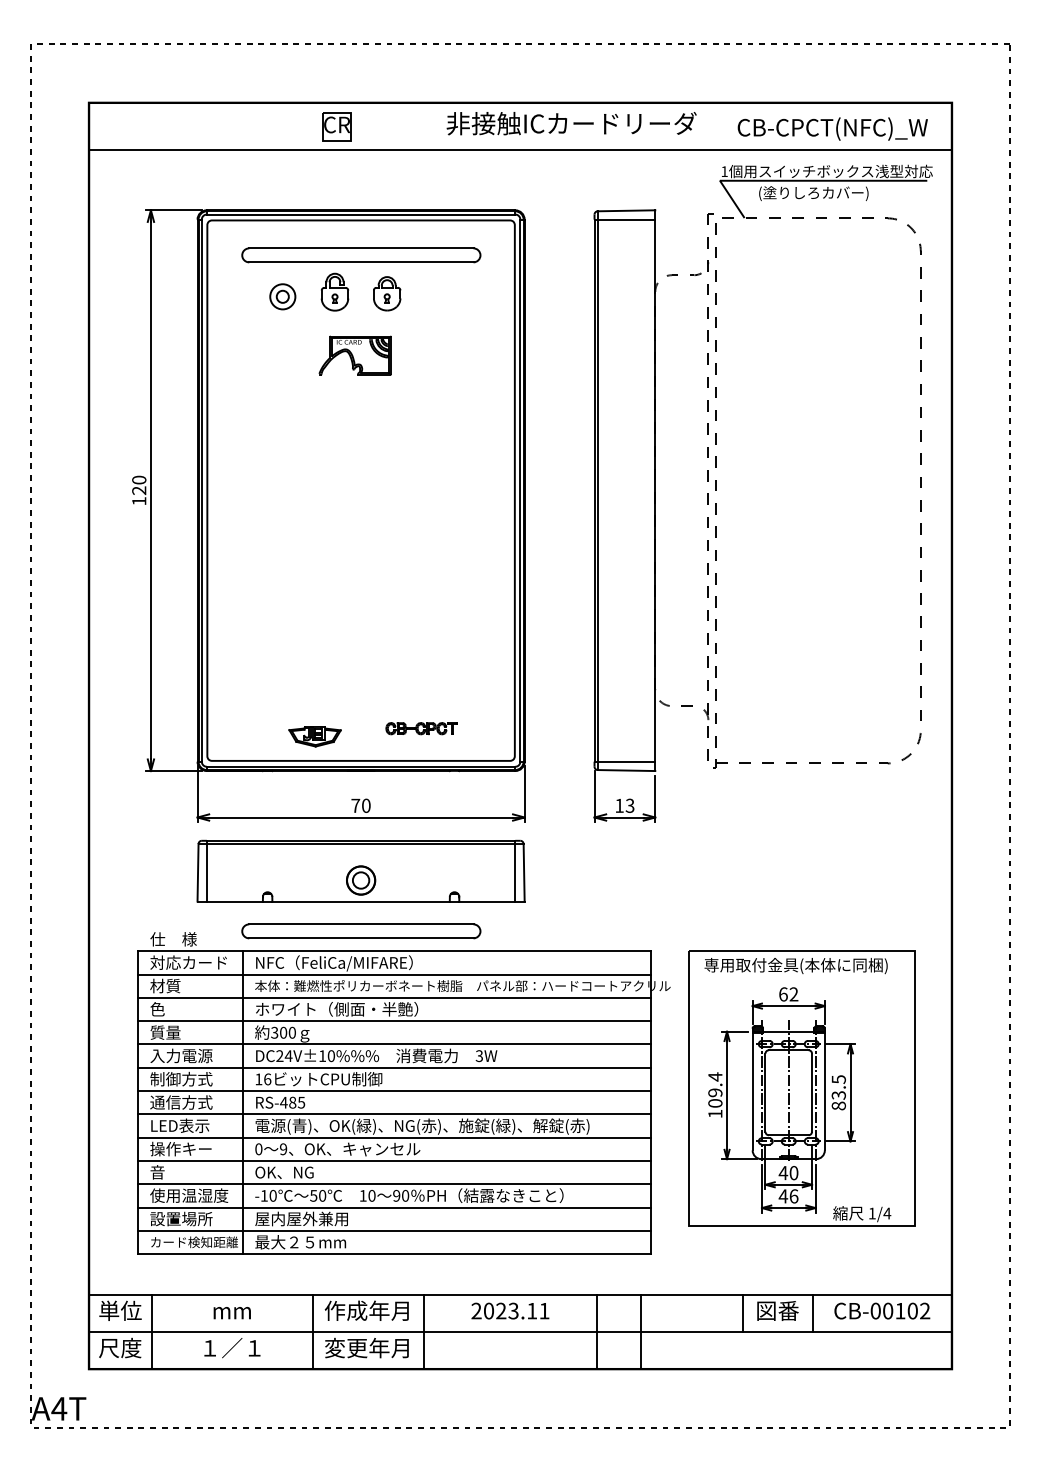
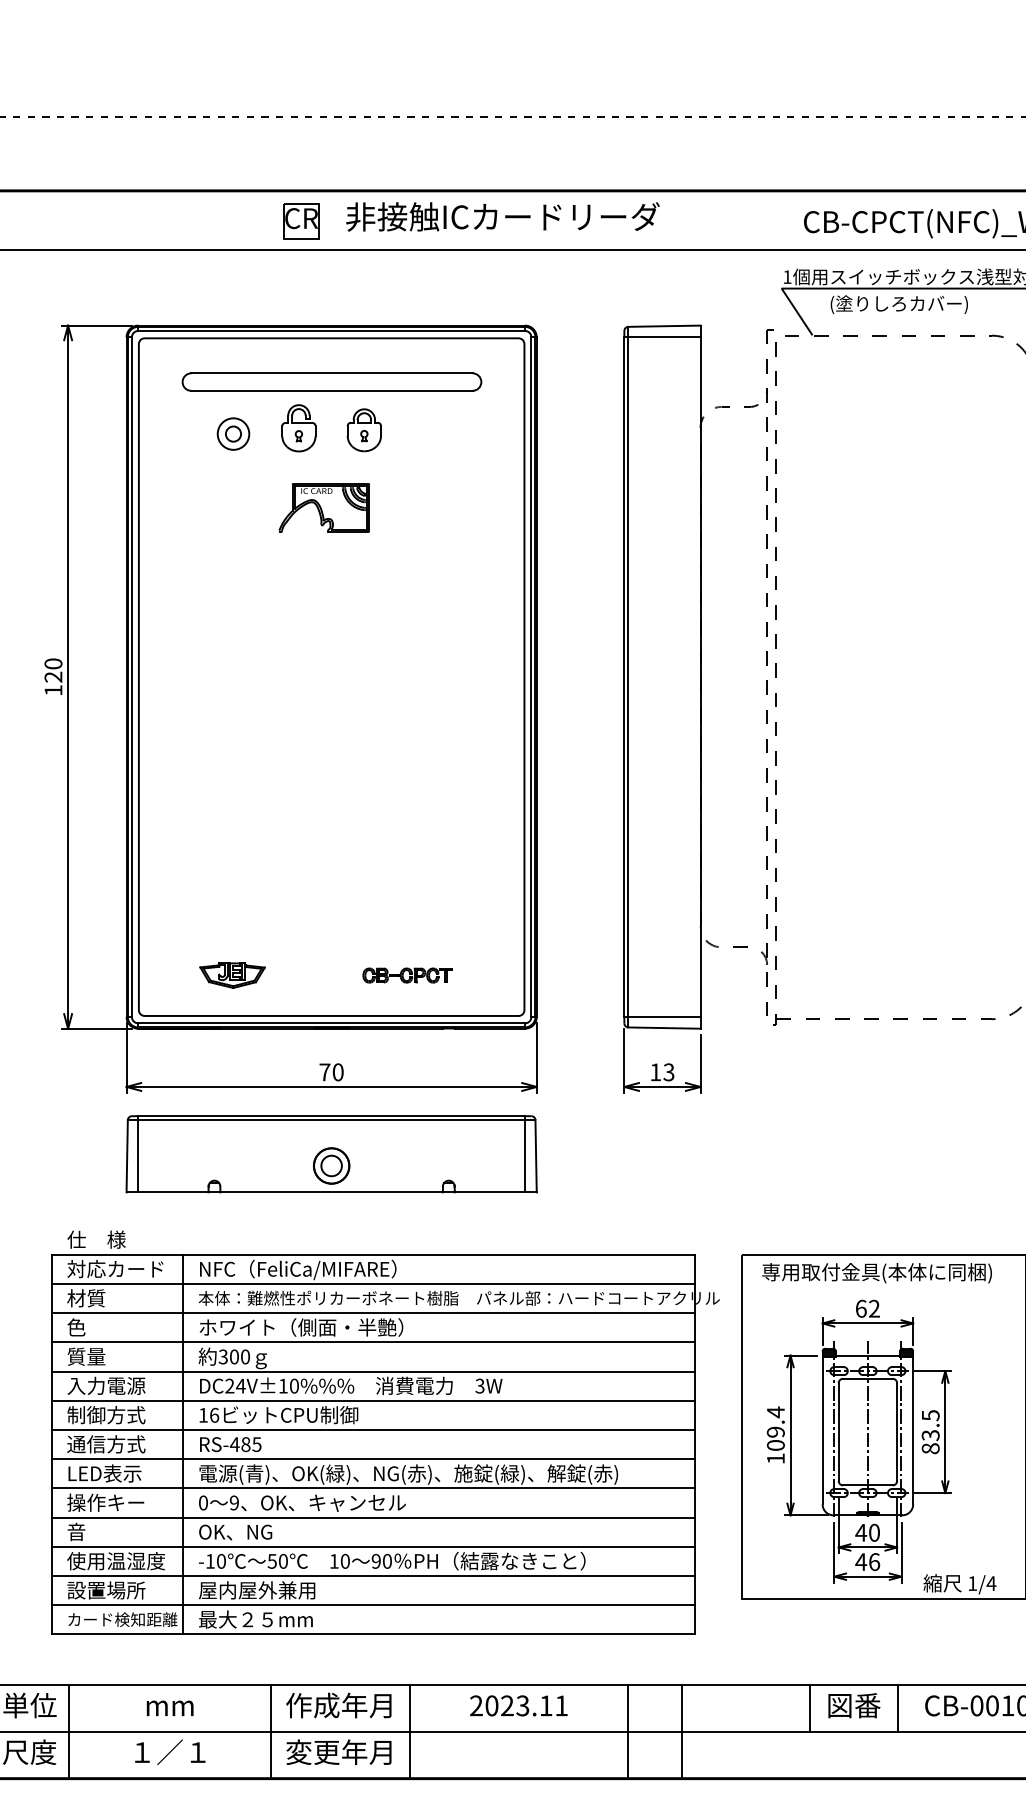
text: (571, 123) -> (502, 216), moved
part: (314, 736) -> (231, 975), moved
part: (361, 931) -> (332, 1229), removed

